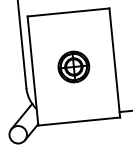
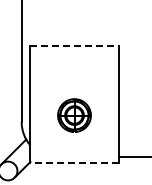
line: (69, 12) -> (75, 45), solid -> dashed
part: (73, 66) -> (74, 115), moved
line: (79, 121) -> (74, 163), solid -> dashed

